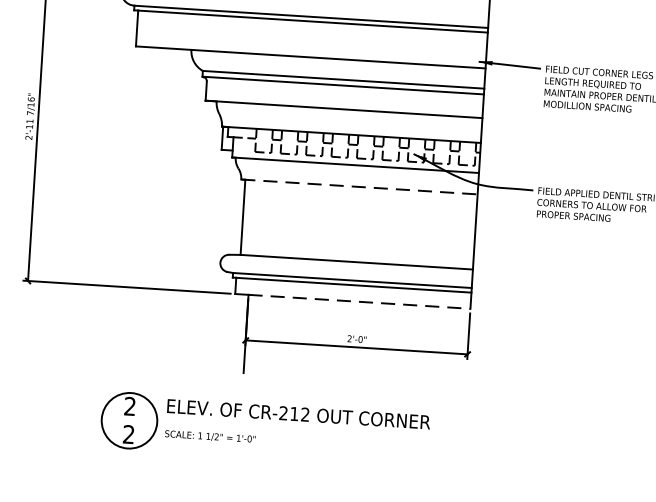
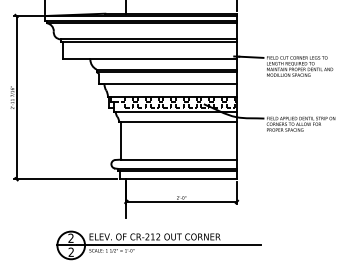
line: (360, 187) -> (178, 122), dashed -> solid
line: (361, 302) -> (182, 179), dashed -> solid
line: (306, 432) -> (159, 245), added

